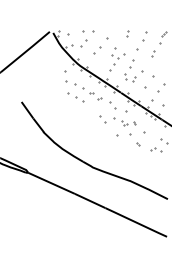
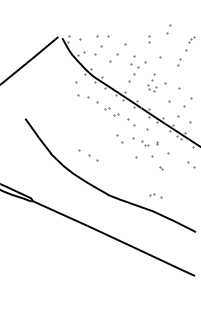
part: (144, 36) -> (168, 29), moved
part: (130, 70) -> (152, 82), size x0.7
part: (75, 97) -> (88, 155), moved
part: (156, 149) -> (155, 195), moved

